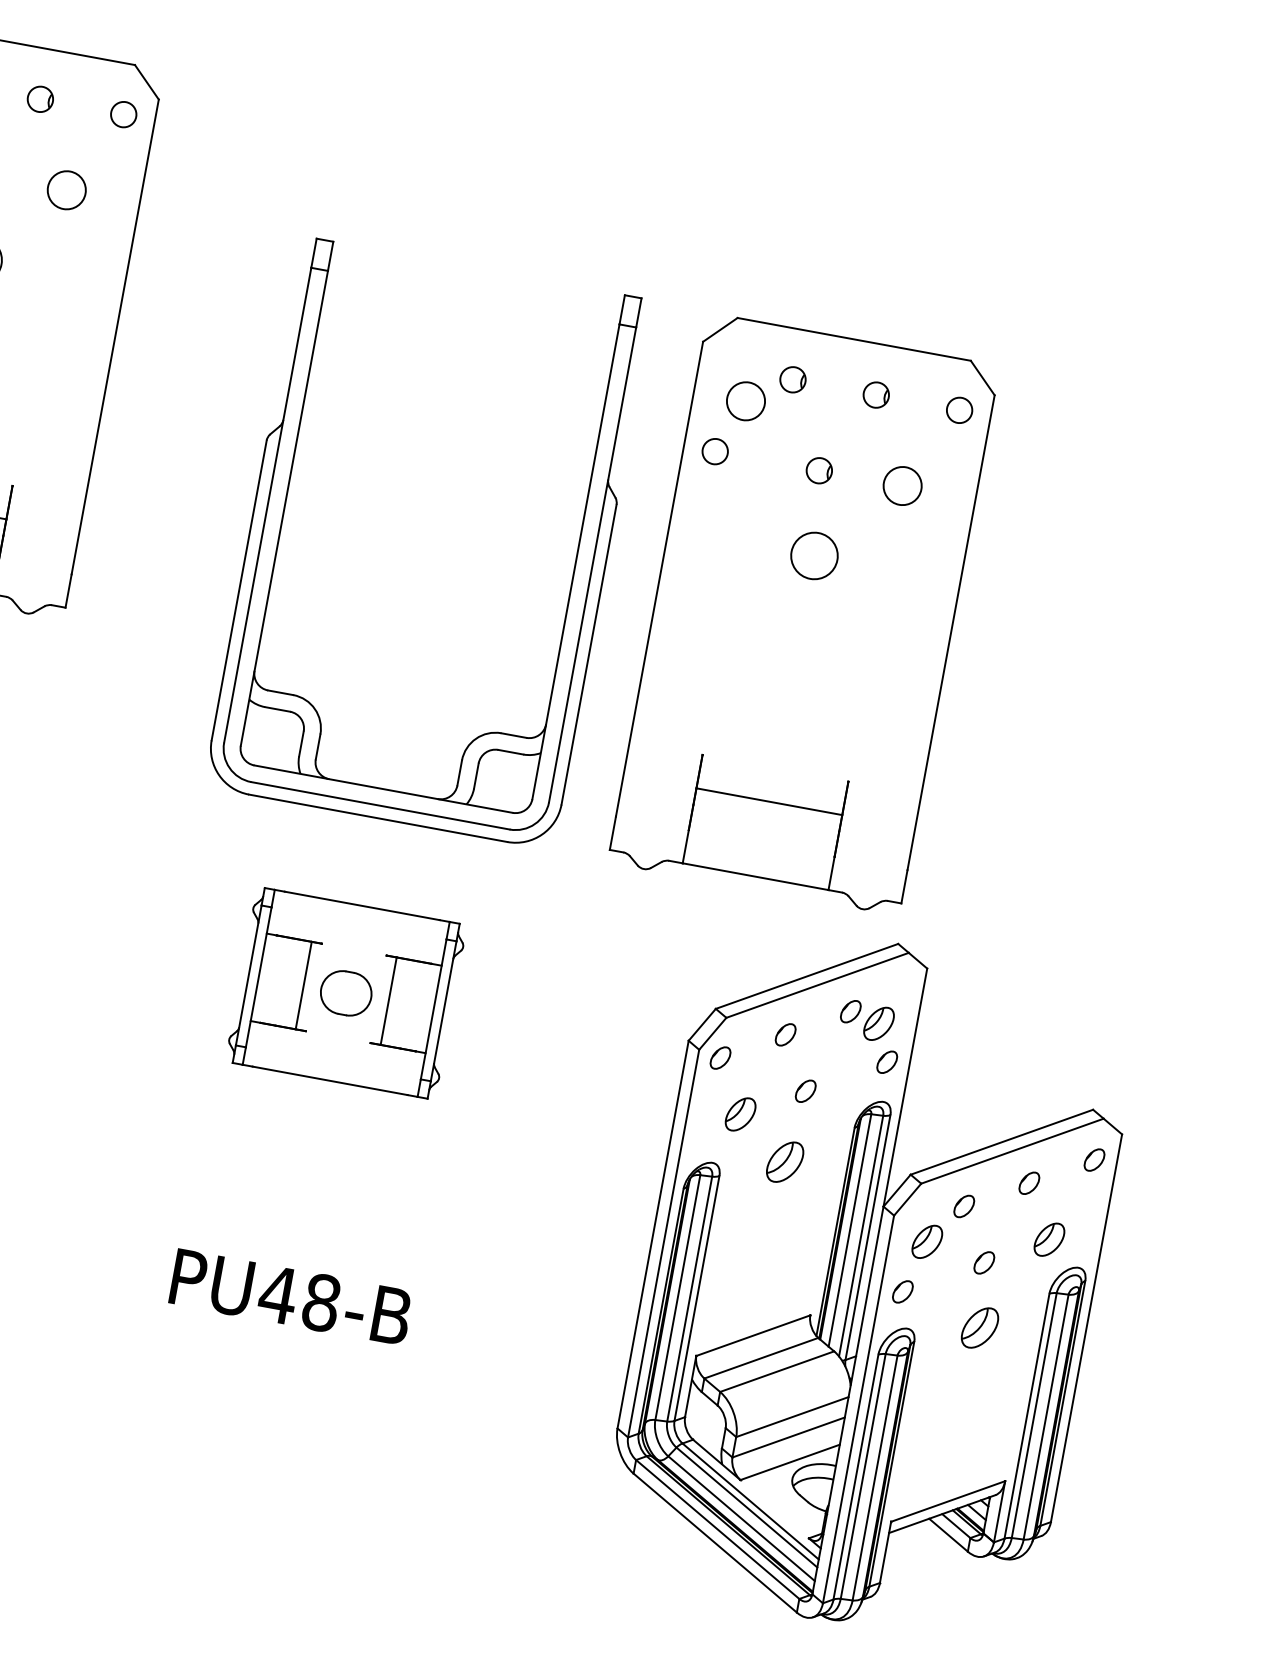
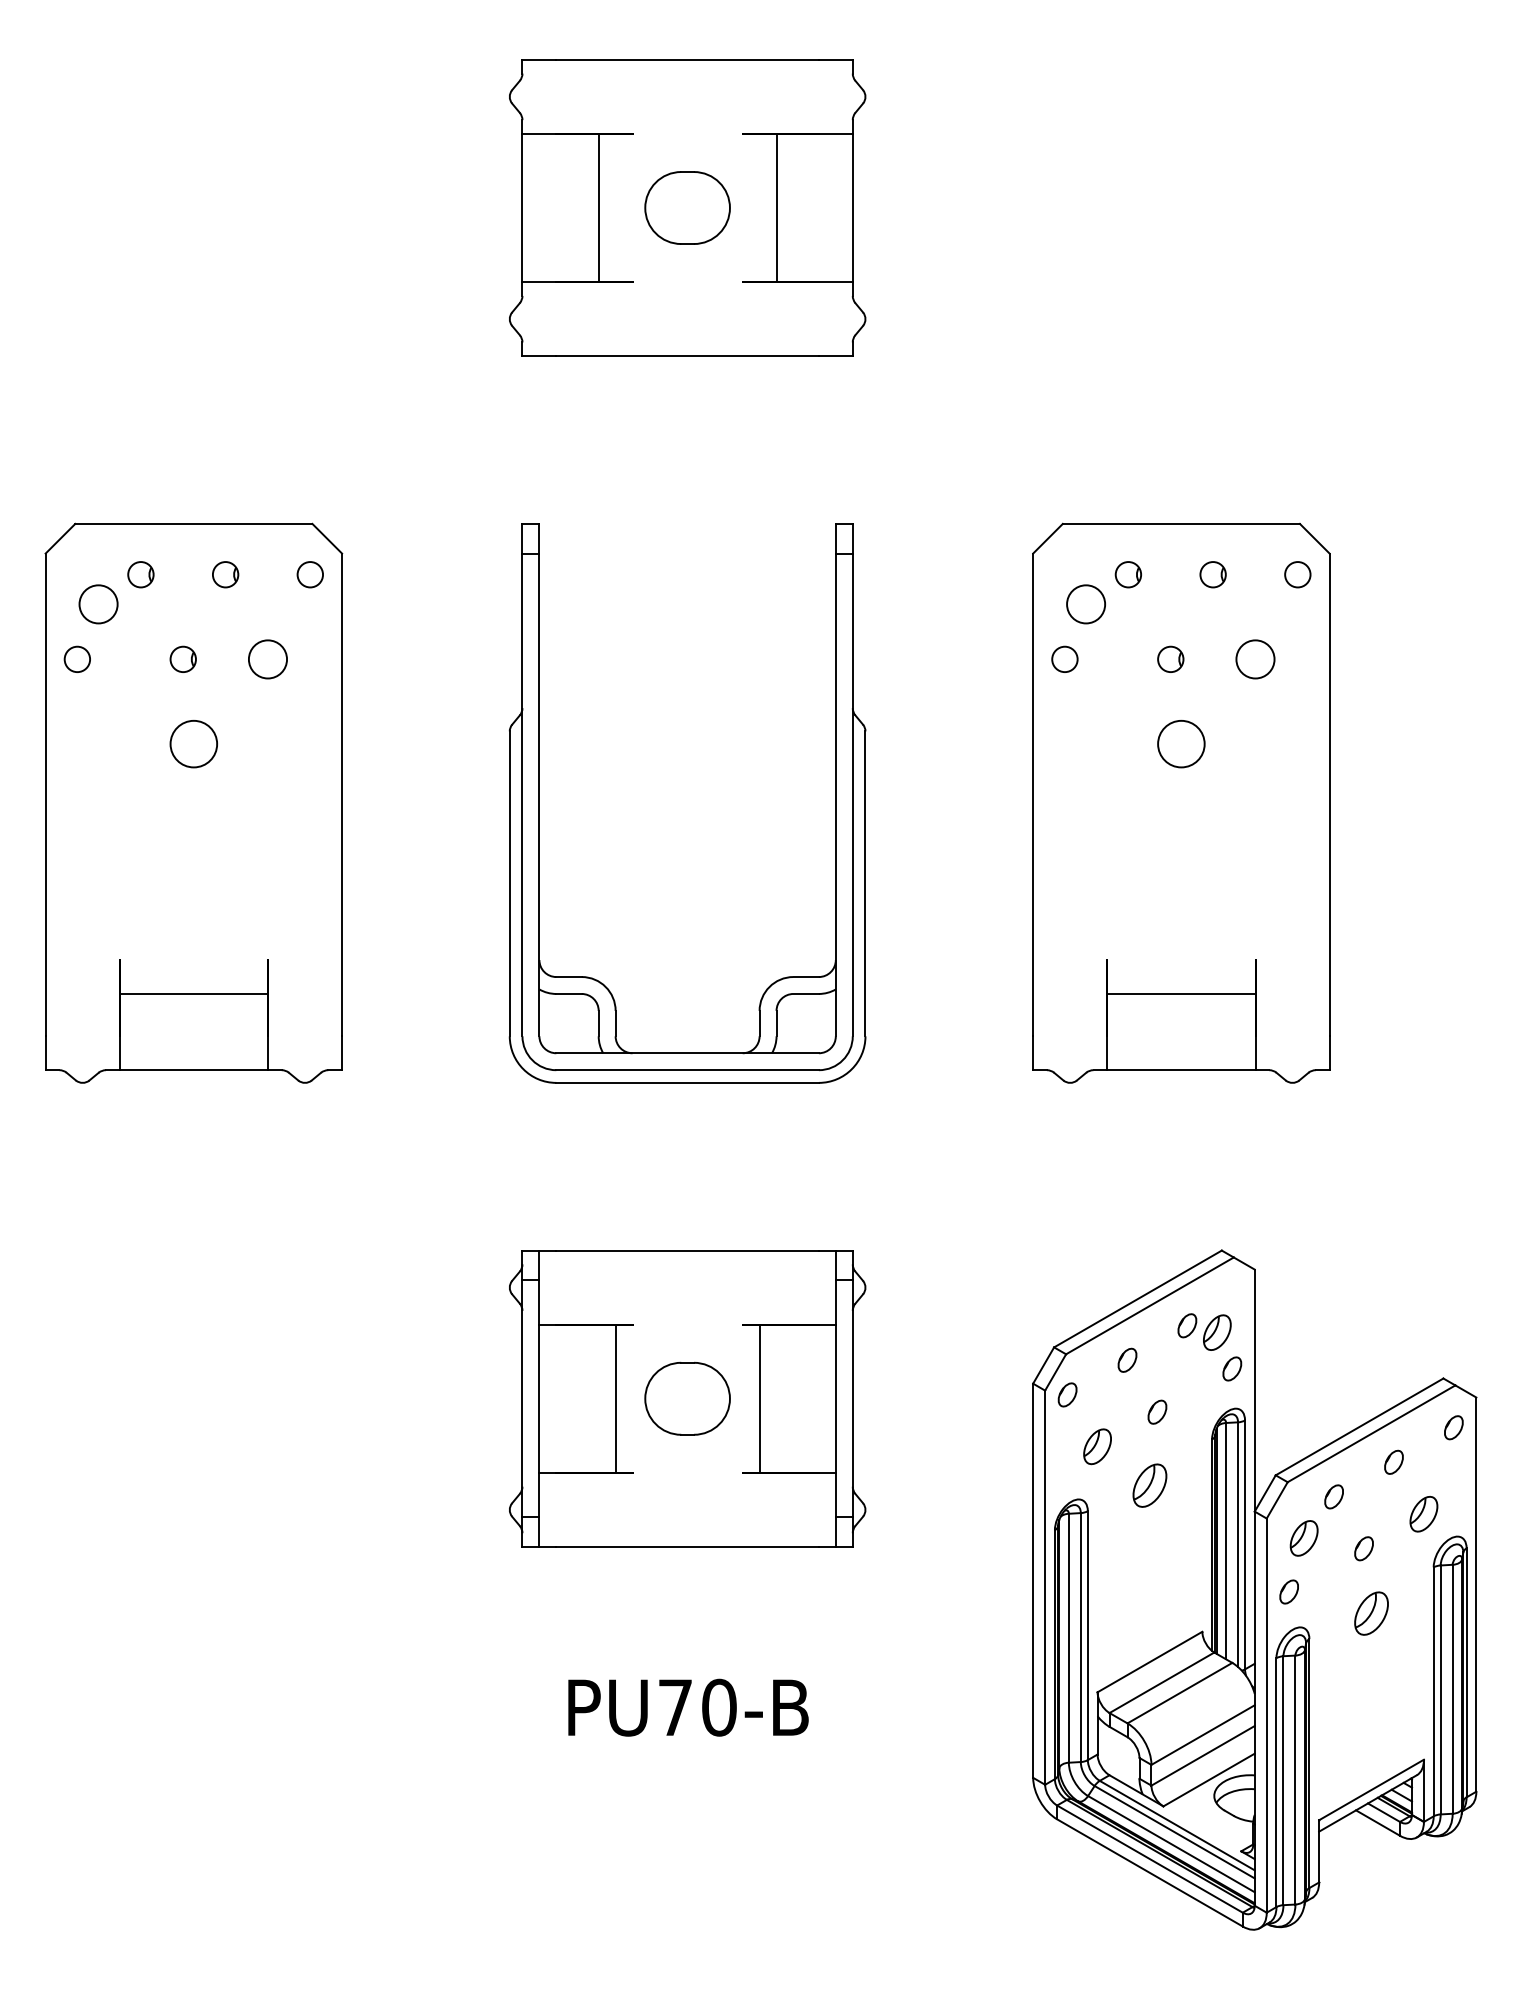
part: (282, 516) -> (539, 803), moved
part: (804, 613) -> (1181, 802), moved
part: (346, 992) -> (687, 1398), size x1.67
text: (299, 1298) -> (696, 1707), PU48-B -> PU70-B

